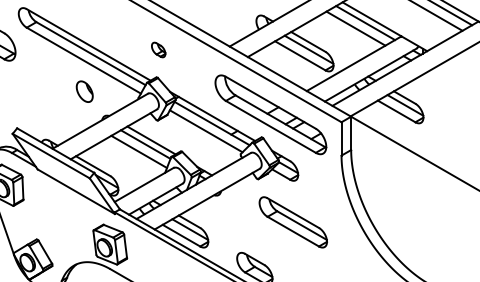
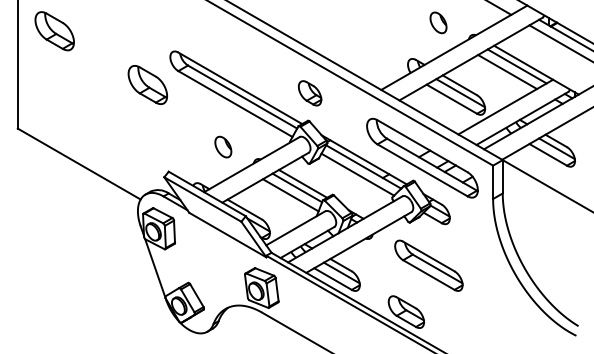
part: (158, 50) -> (310, 93), size x1.67
part: (84, 91) -> (223, 146), moved
part: (292, 222) -> (428, 265), moved

